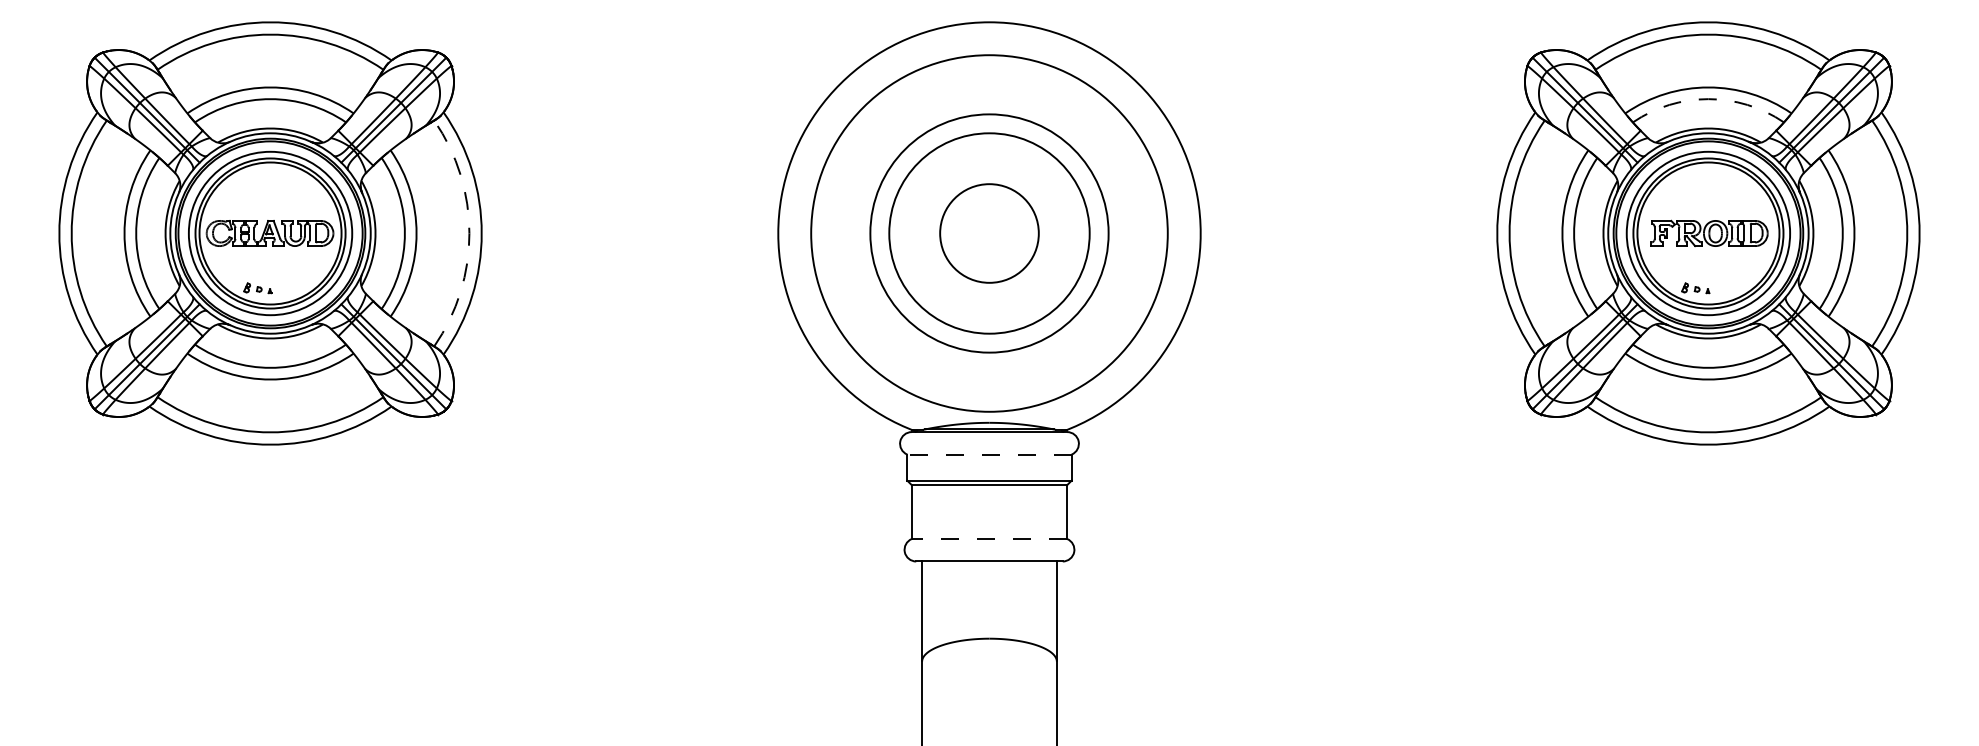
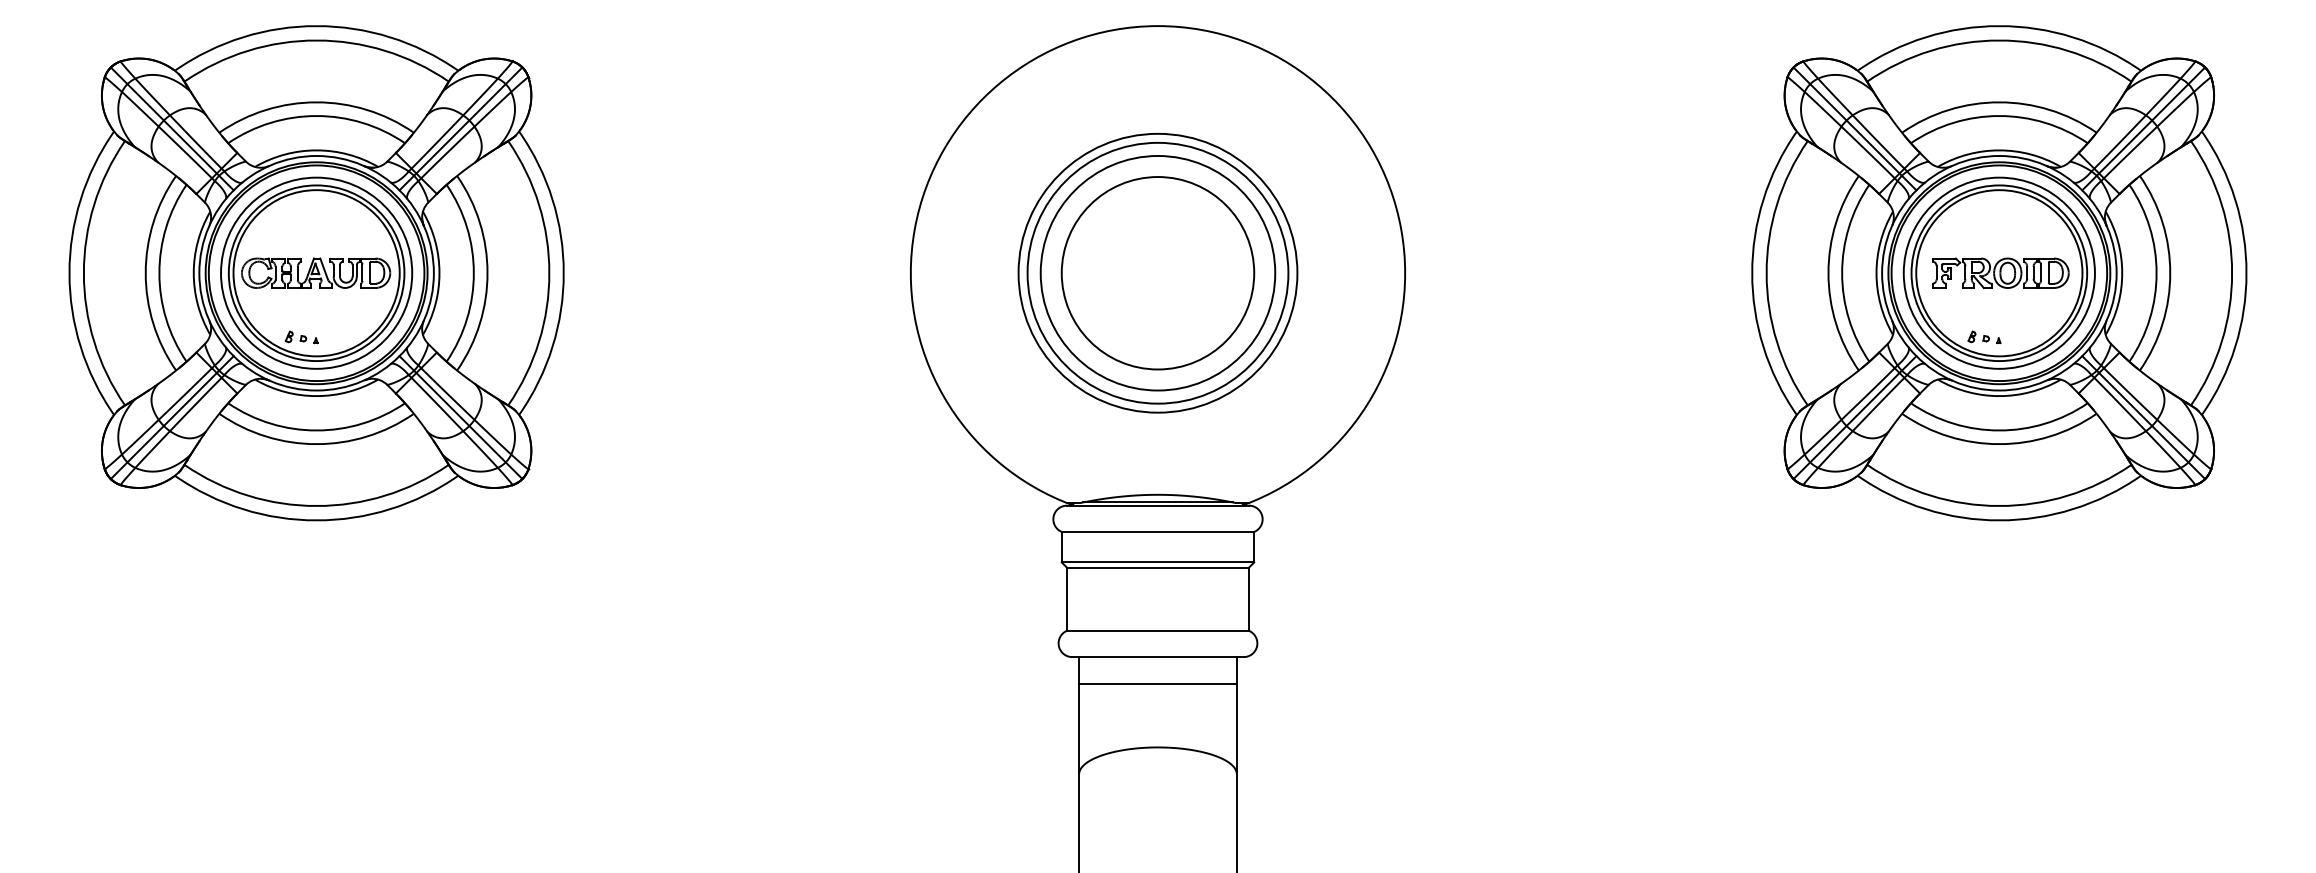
arc: (1708, 99) -> (1999, 116), dashed -> solid
circle: (989, 232) -> (1157, 272), size x0.62
arc: (469, 233) -> (549, 273), dashed -> solid
circle: (989, 233) -> (1157, 273), size x1.67
line: (989, 454) -> (1157, 531), dashed -> solid
line: (989, 538) -> (1157, 630), dashed -> solid
line: (989, 584) -> (1157, 684), added

